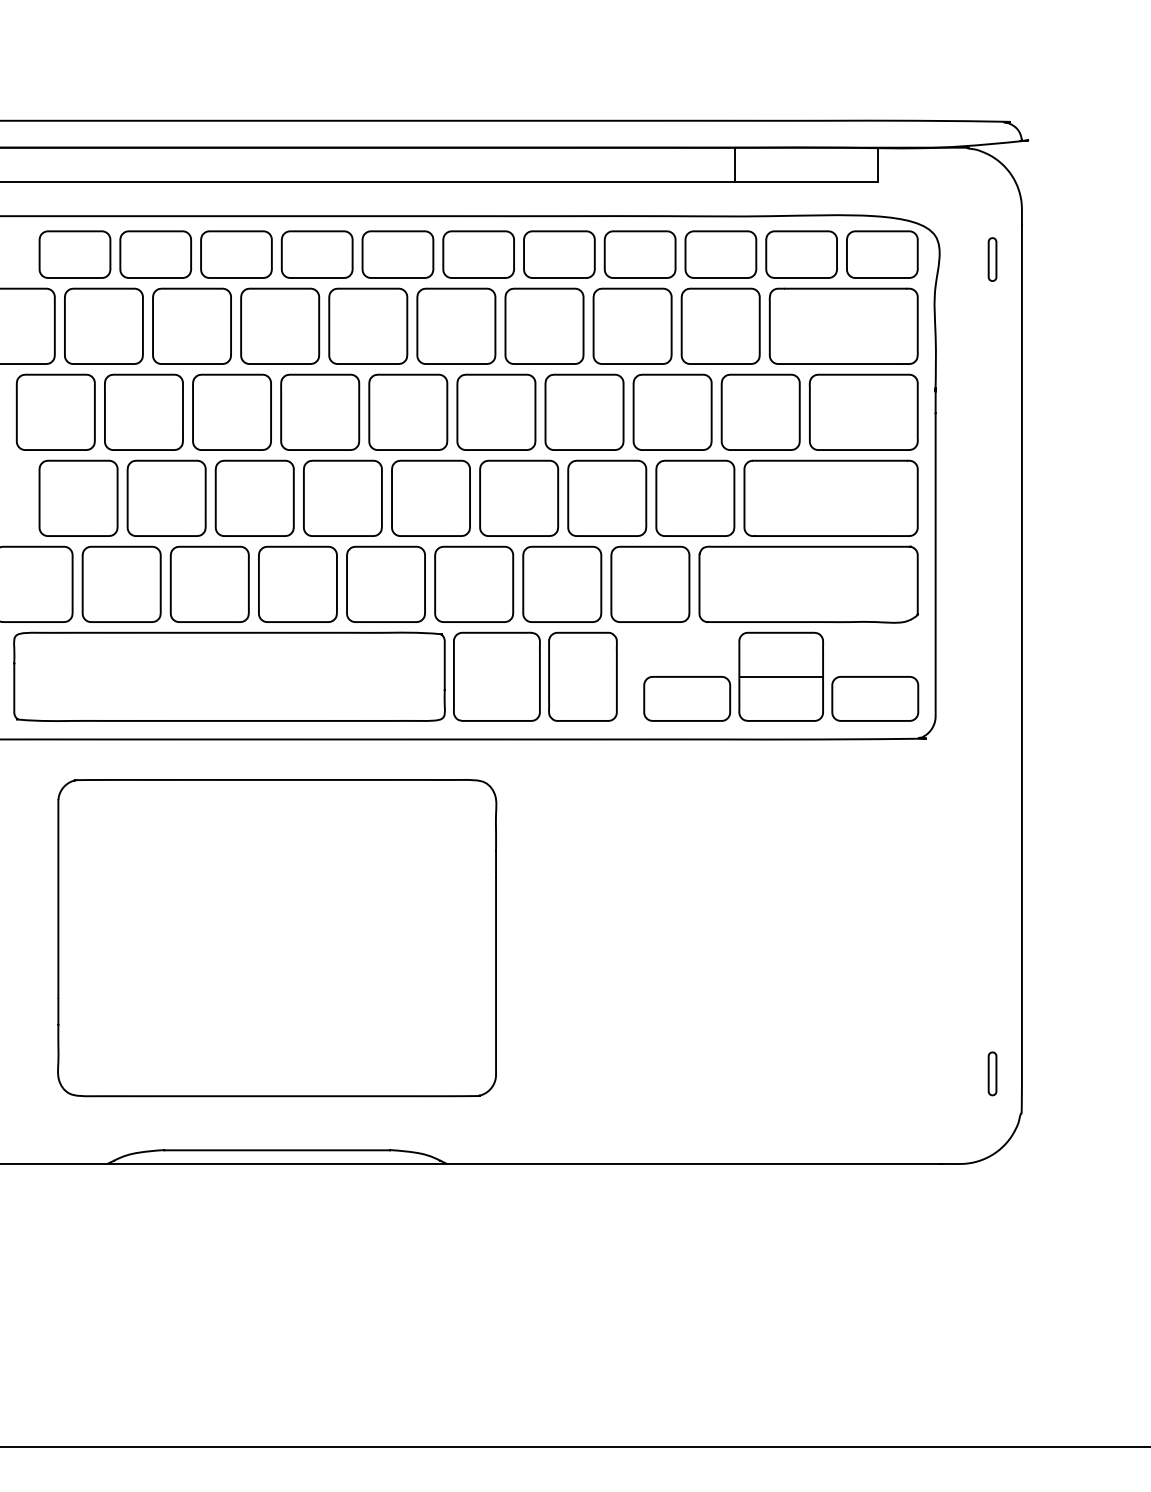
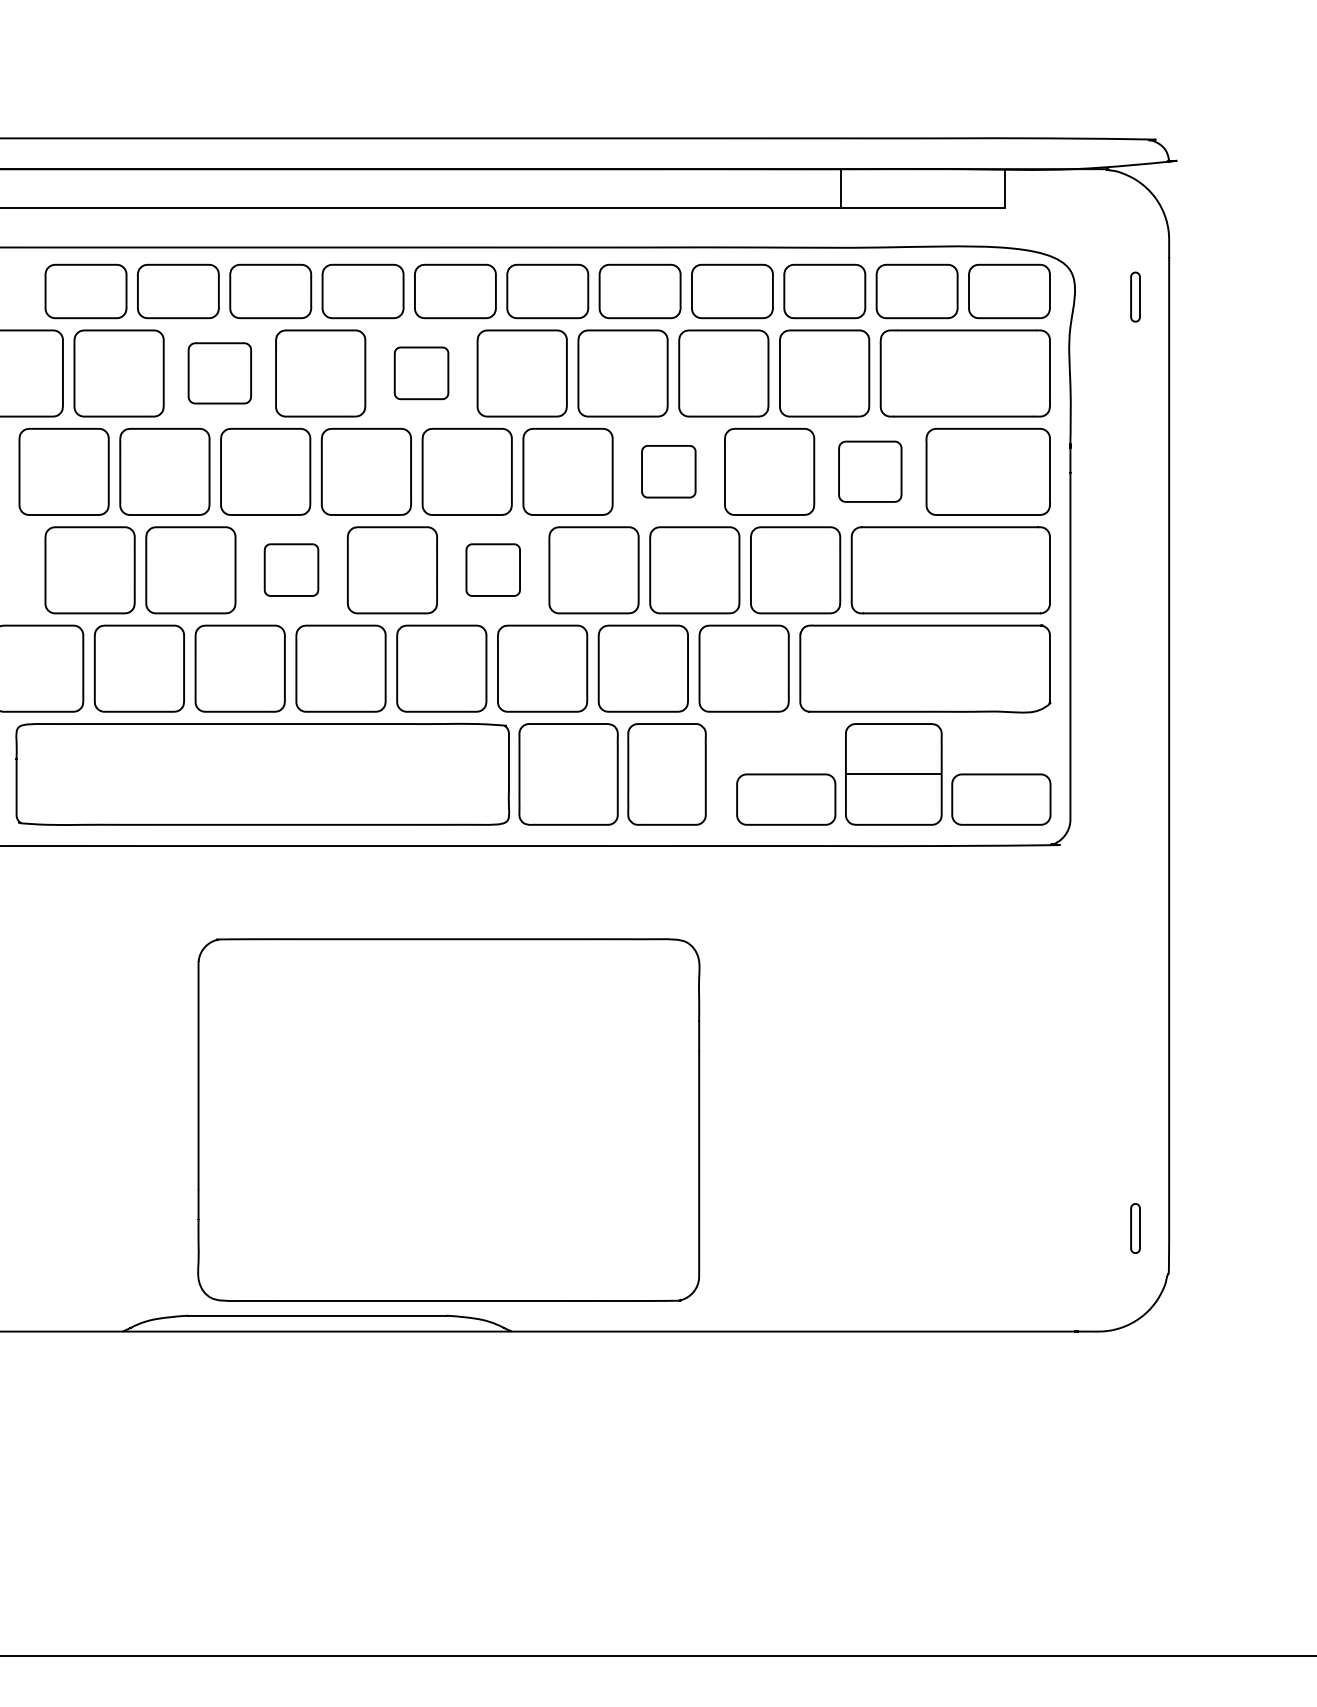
part: (191, 325) -> (219, 372), size x0.7
part: (368, 325) -> (421, 372), size x0.6
part: (584, 411) -> (668, 470), size x0.6
part: (760, 411) -> (870, 470), size x0.7
part: (254, 497) -> (291, 569), size x0.6
part: (430, 497) -> (492, 569), size x0.6
part: (277, 938) -> (449, 1120), moved

